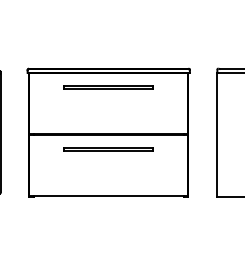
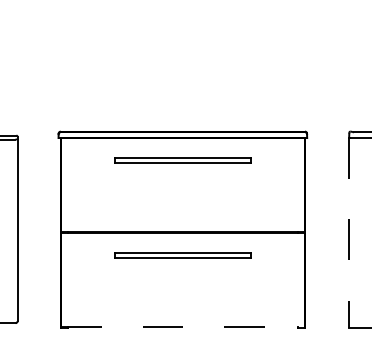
line: (217, 134) -> (349, 232), solid -> dashed
line: (109, 196) -> (183, 327), solid -> dashed

